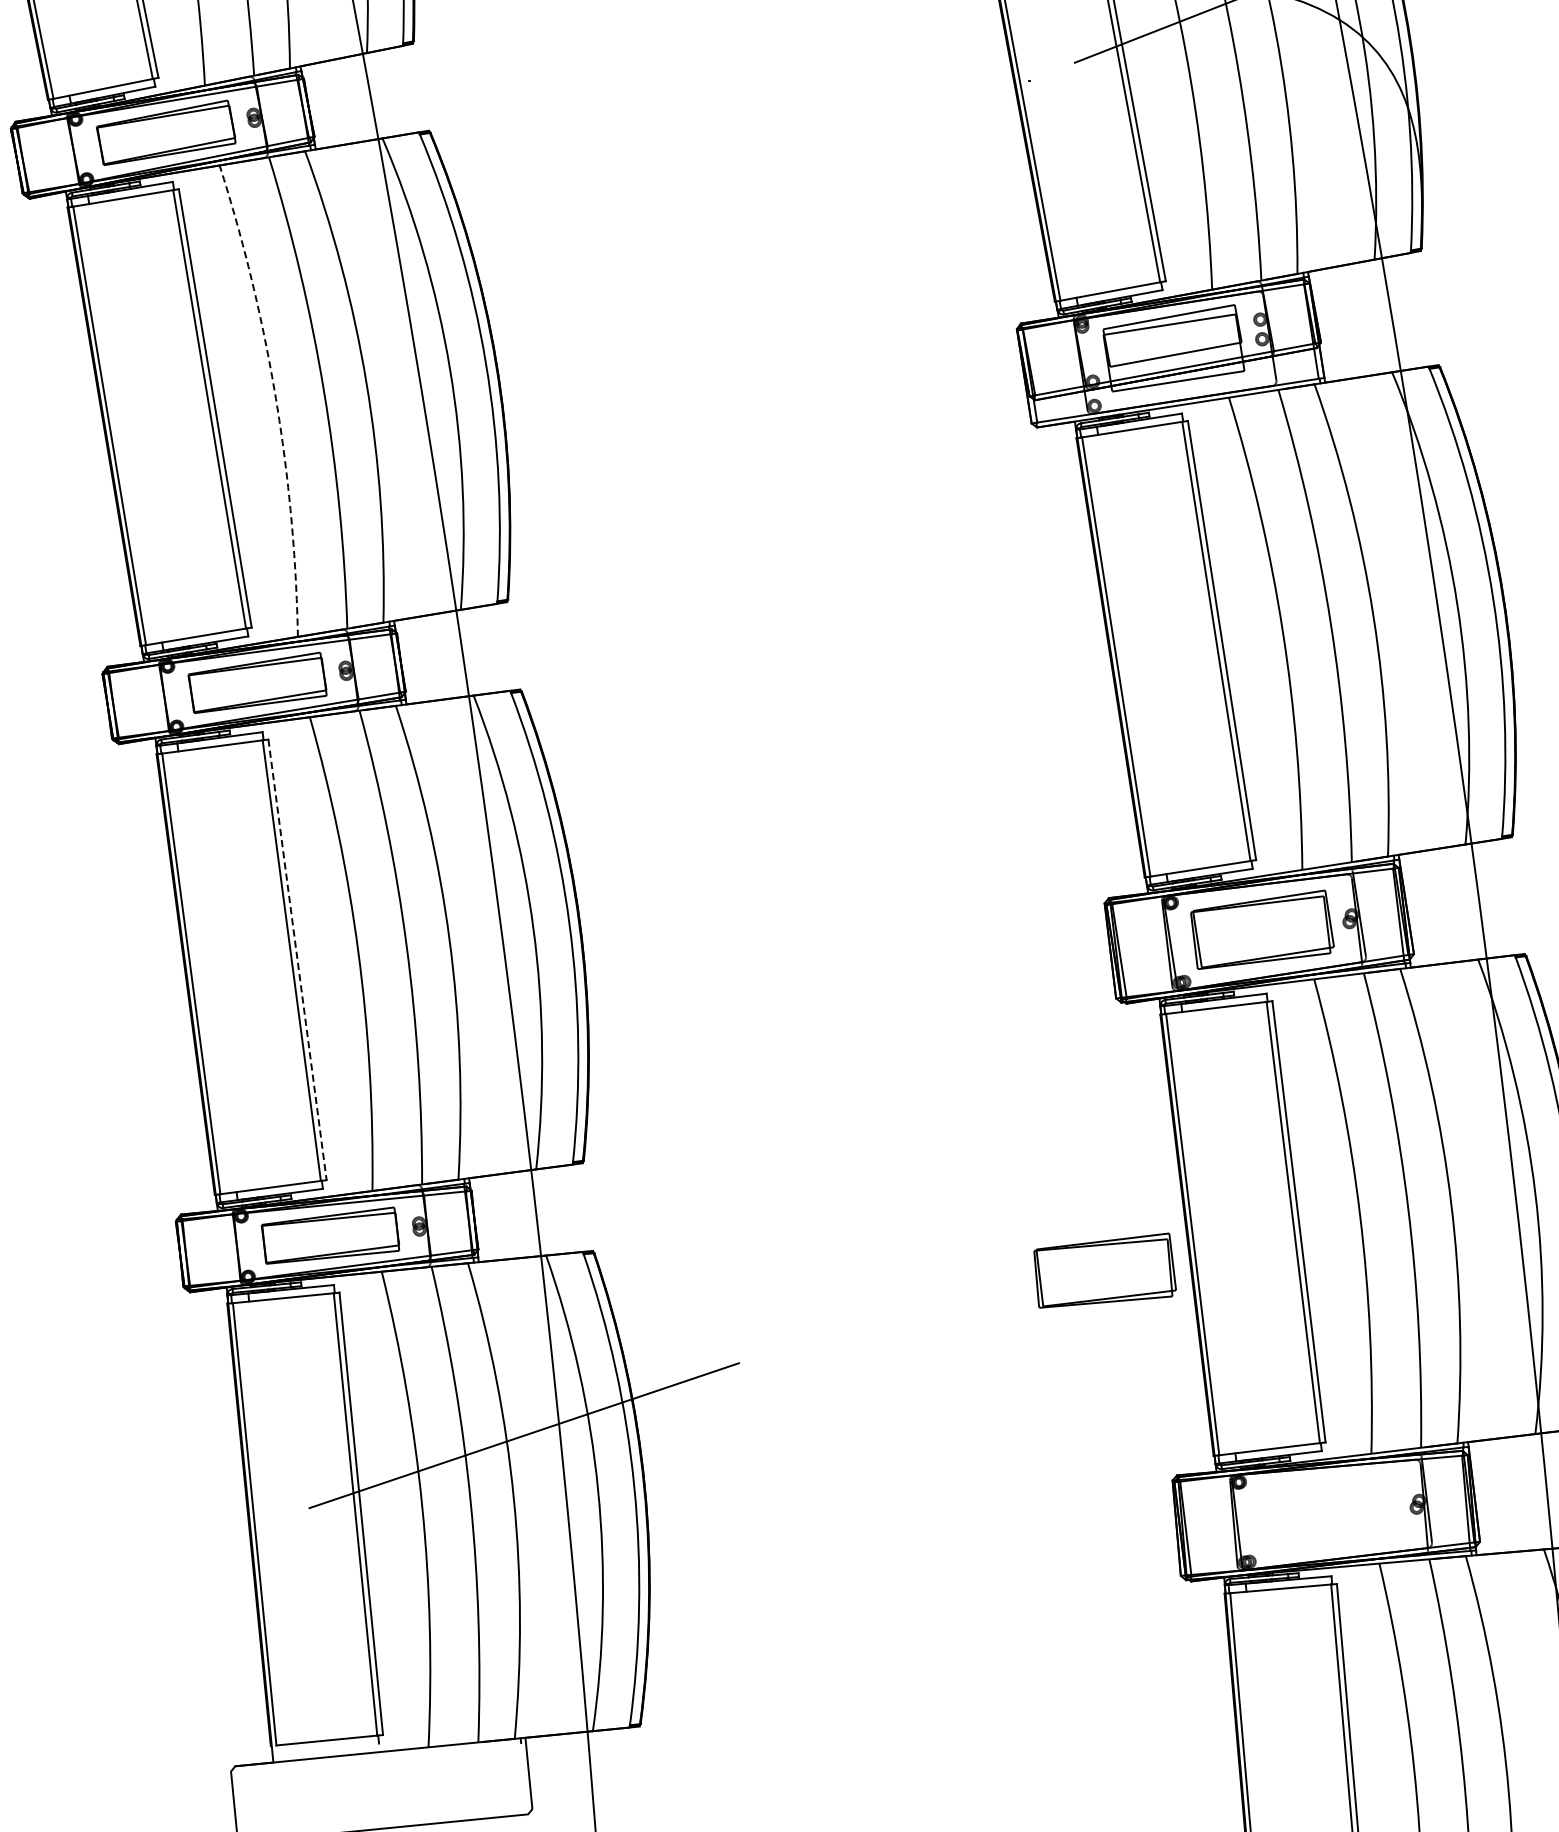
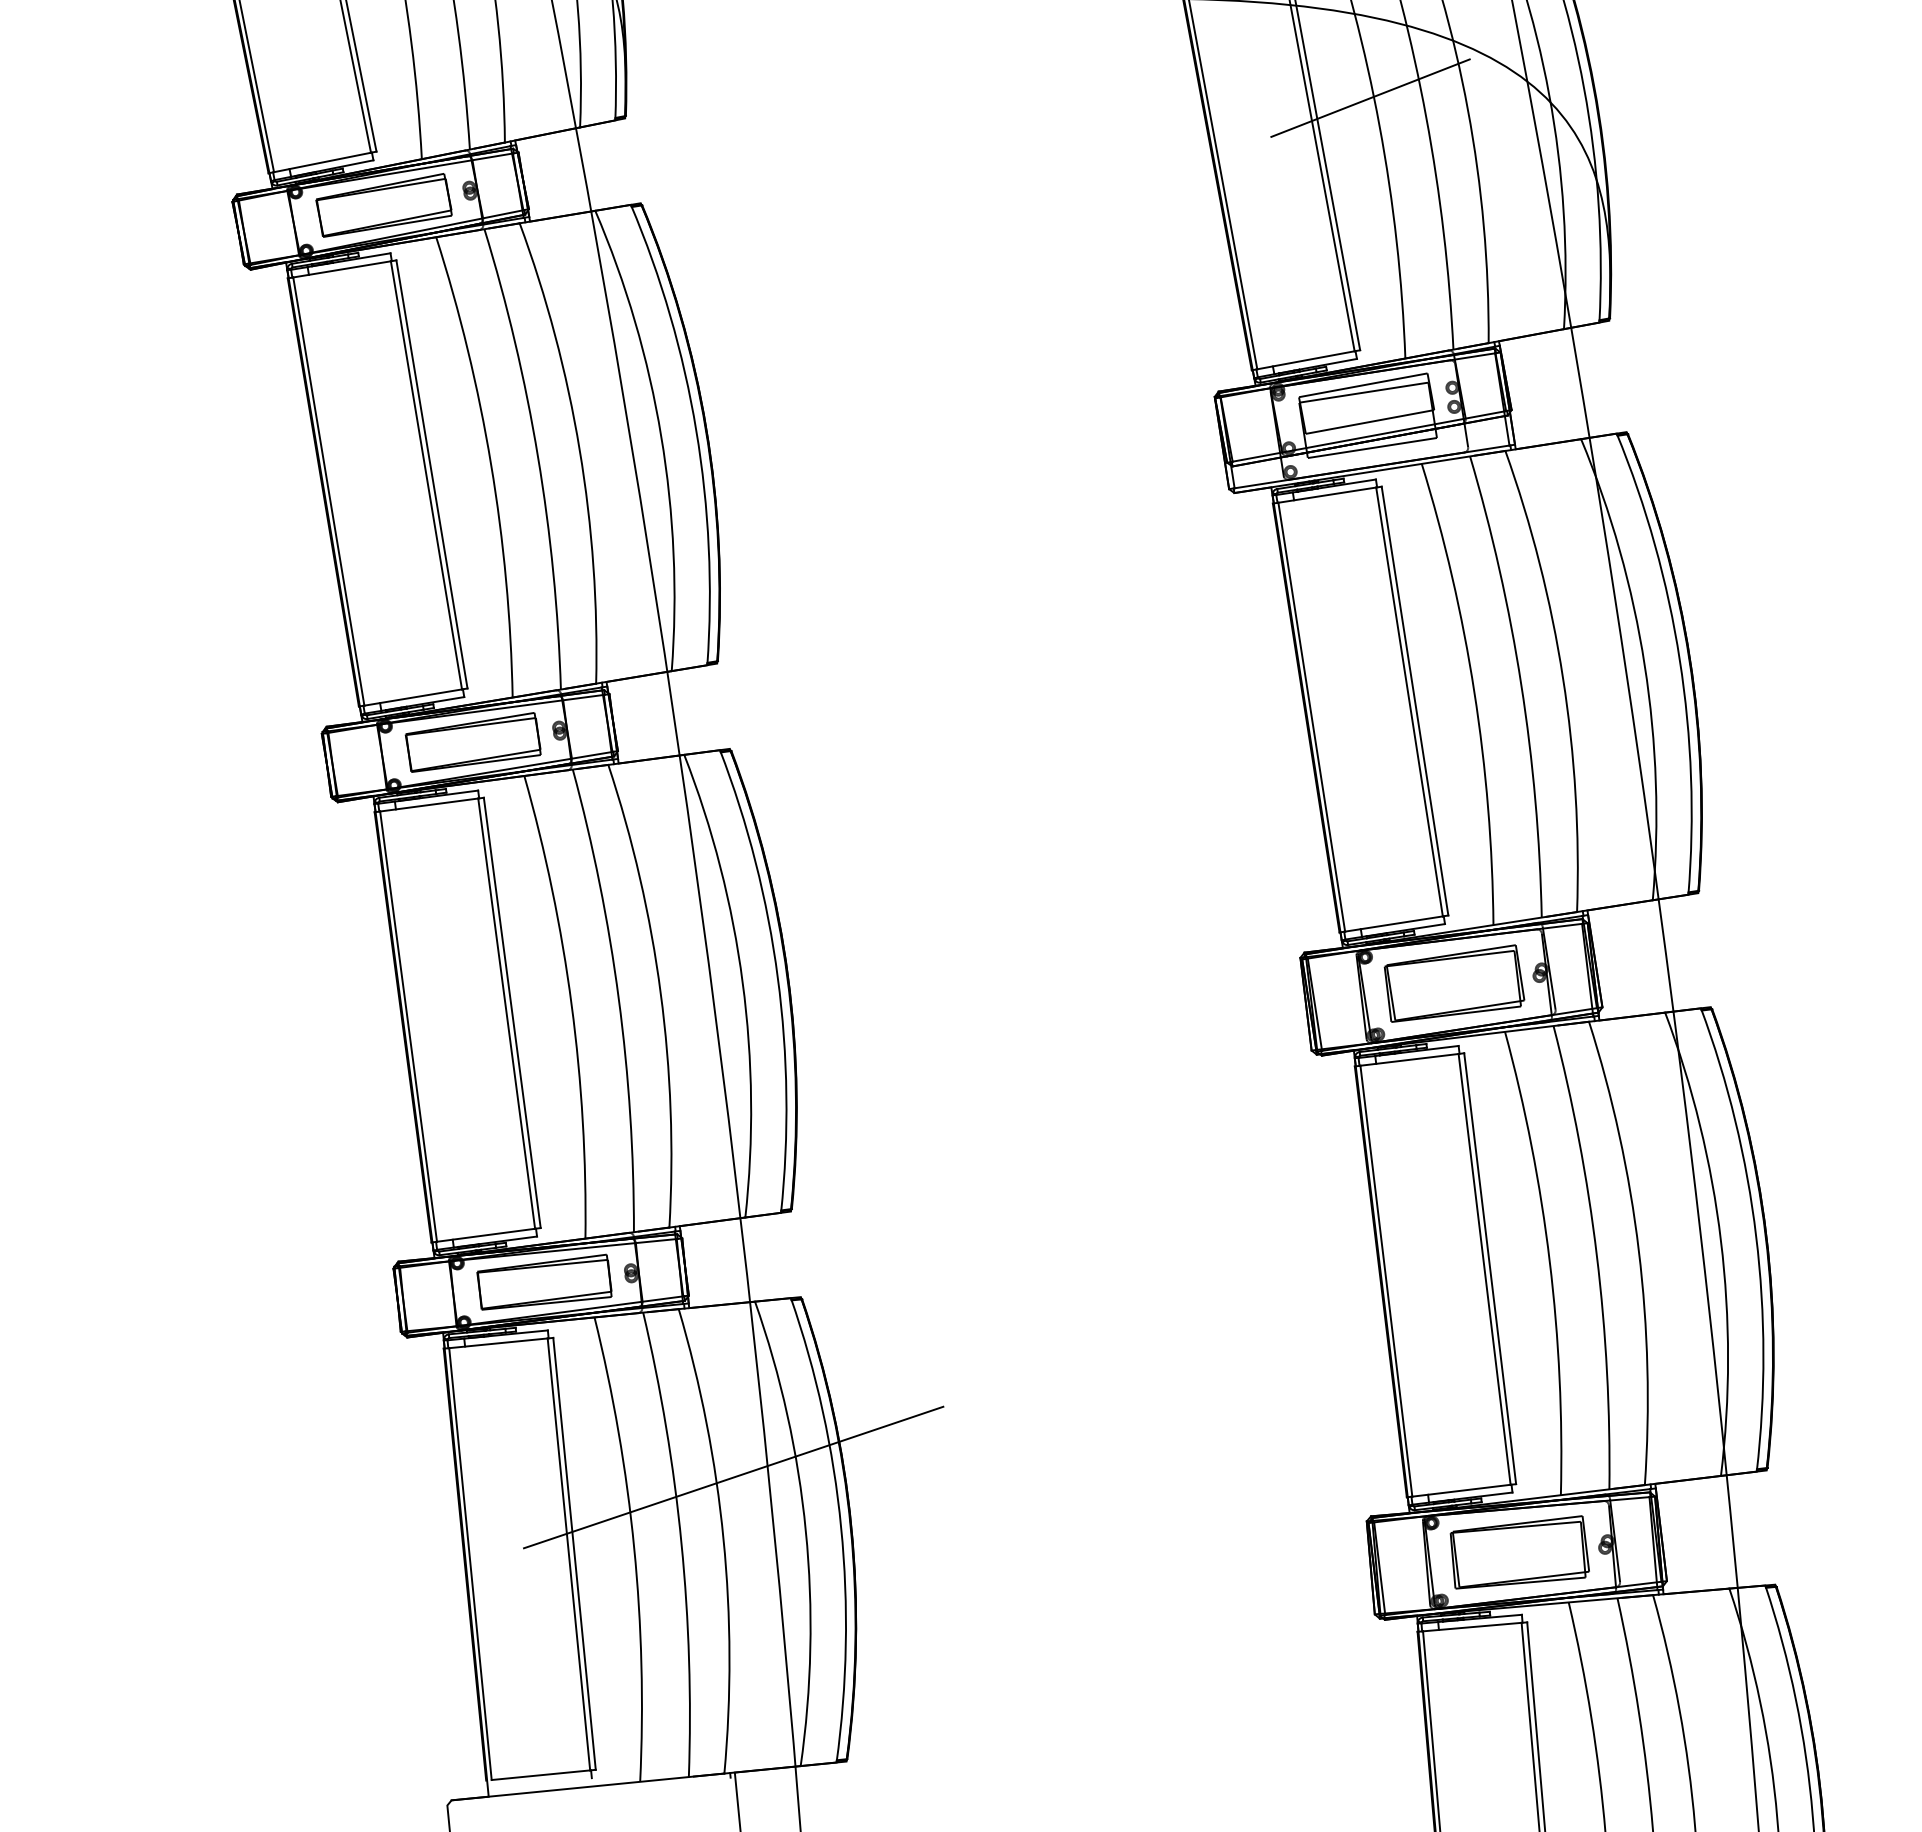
arc: (276, 398) -> (491, 464), dashed -> solid
line: (297, 959) -> (512, 1012), dashed -> solid
part: (1104, 1270) -> (1519, 1552), moved

